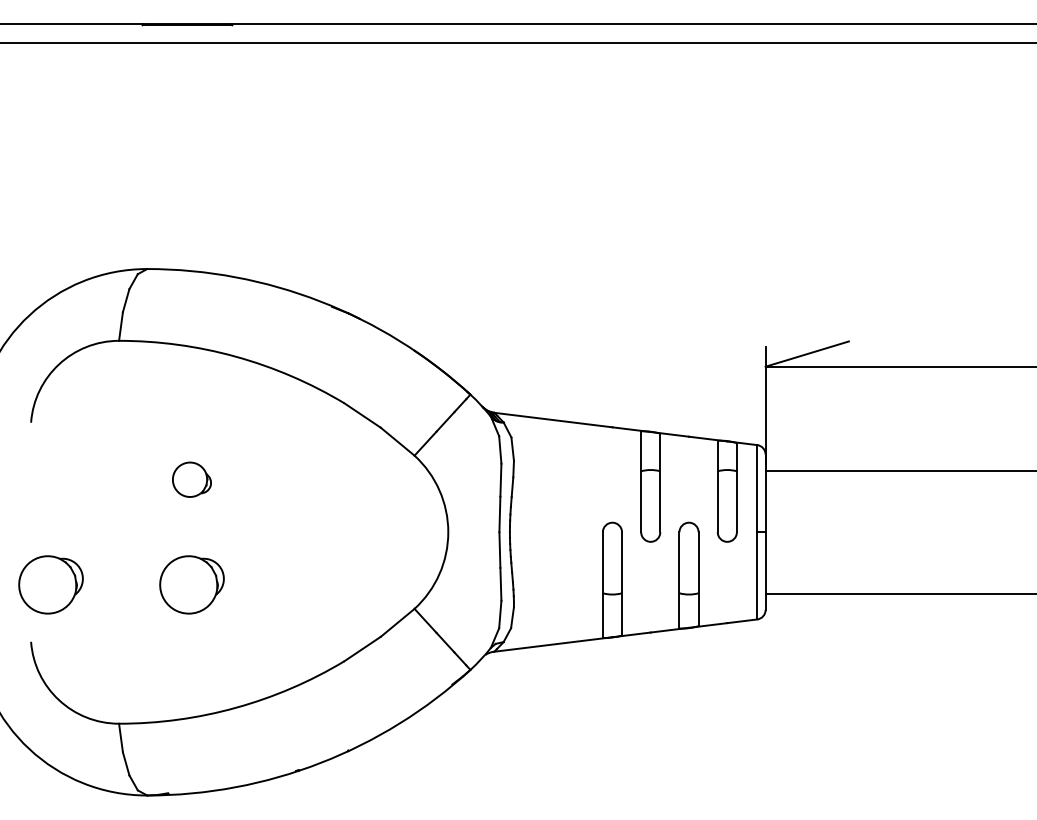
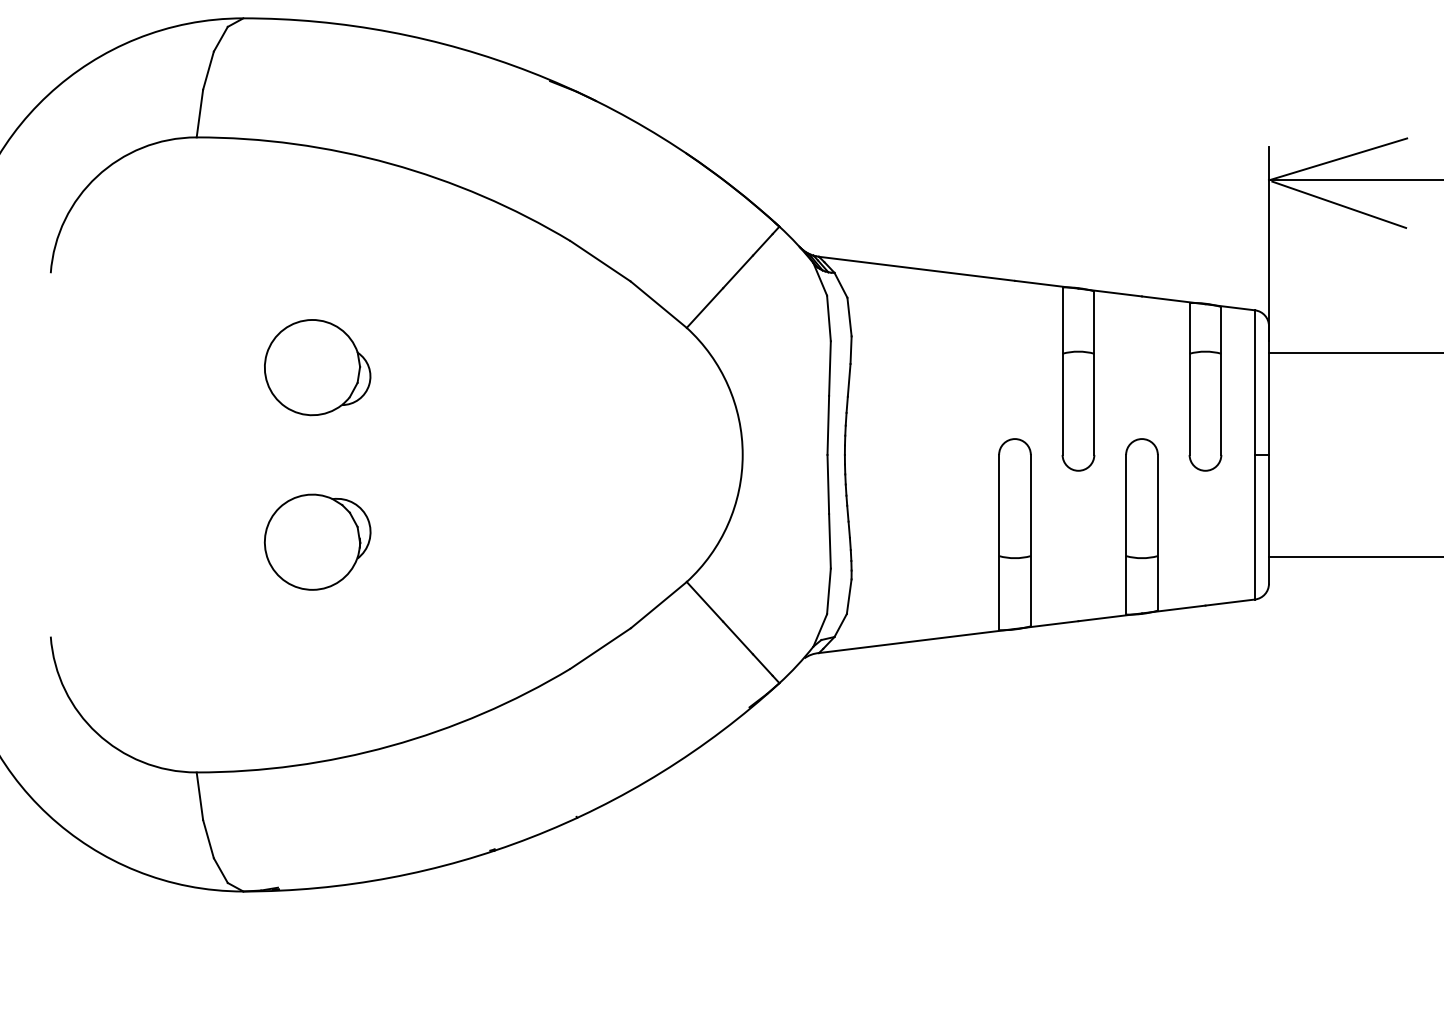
line: (807, 381) -> (1338, 204), added
part: (191, 479) -> (316, 367), size x1.67
part: (50, 584) -> (82, 541), removed

